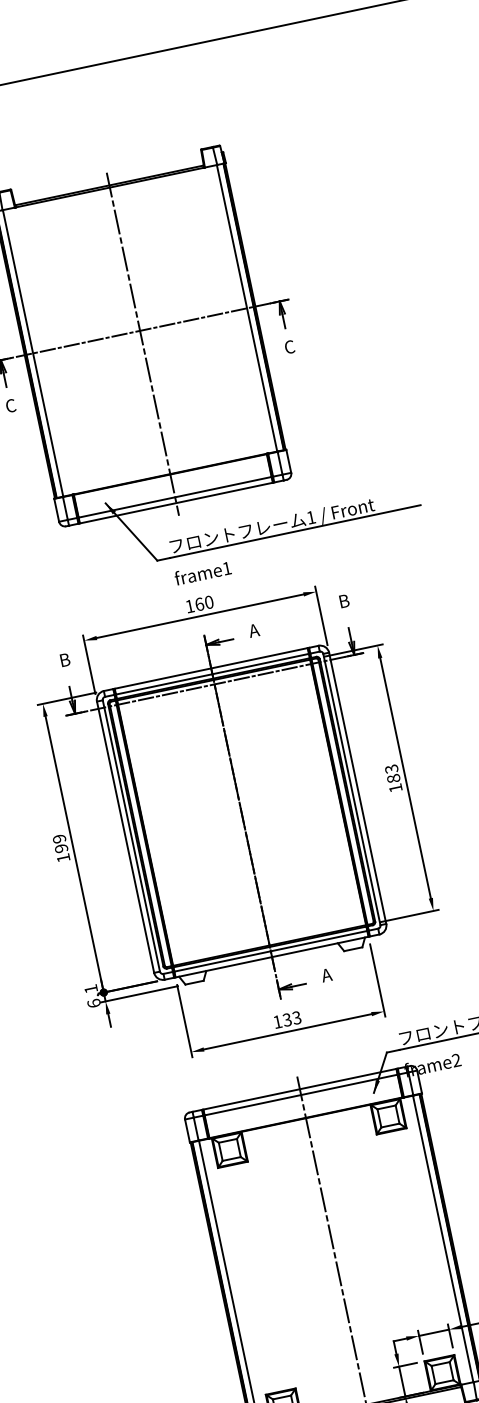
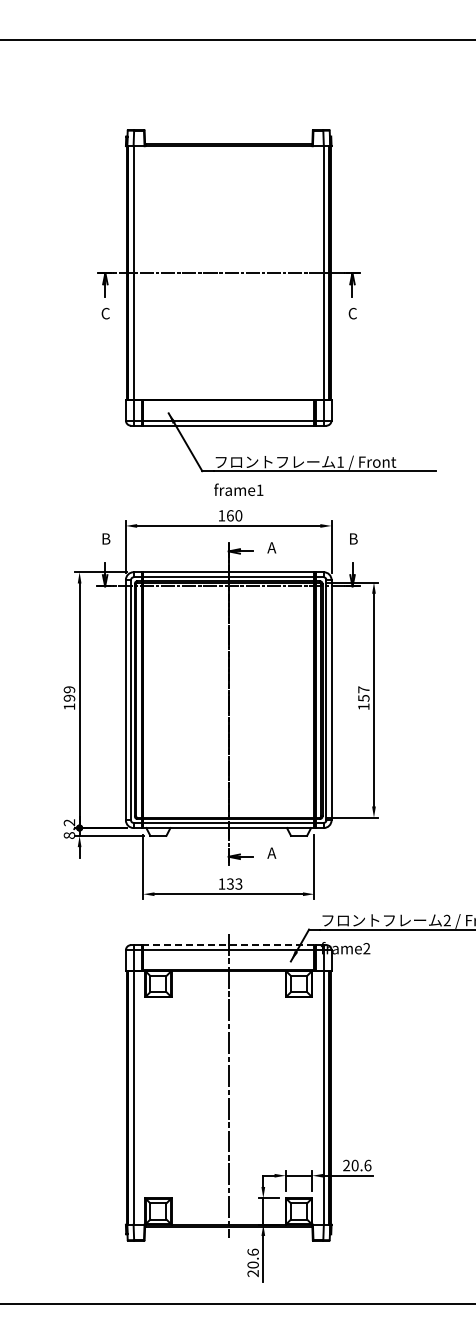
line: (142, 343) -> (228, 284), removed
text: (392, 773) -> (363, 693), 183 -> 157
text: (91, 995) -> (68, 828), 6.1 -> 8.2
line: (299, 1089) -> (228, 945), solid -> dashed

